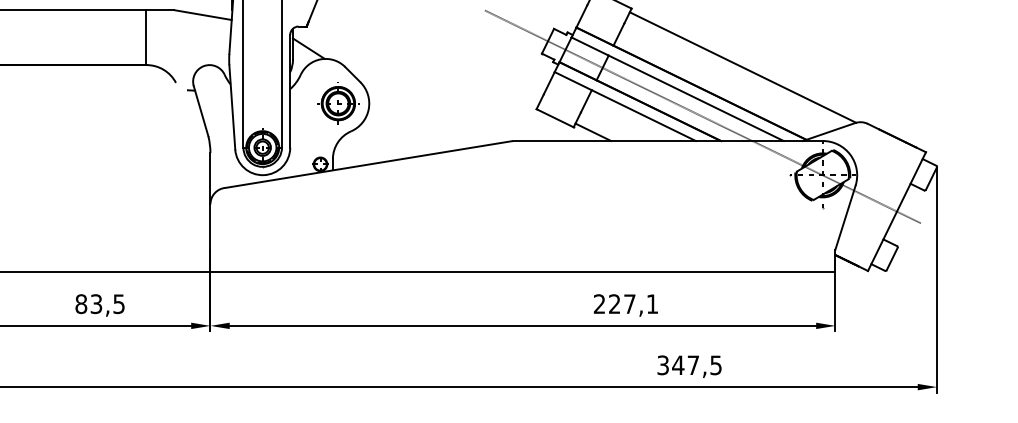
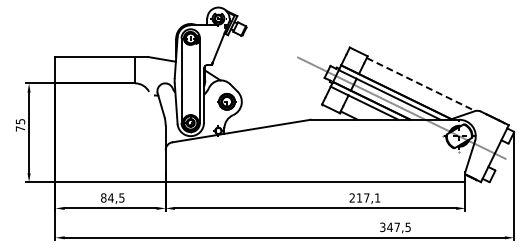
line: (743, 67) -> (421, 84), solid -> dashed
text: (95, 303) -> (110, 197), 83,5 -> 84,5
text: (612, 303) -> (358, 197), 227,1 -> 217,1

